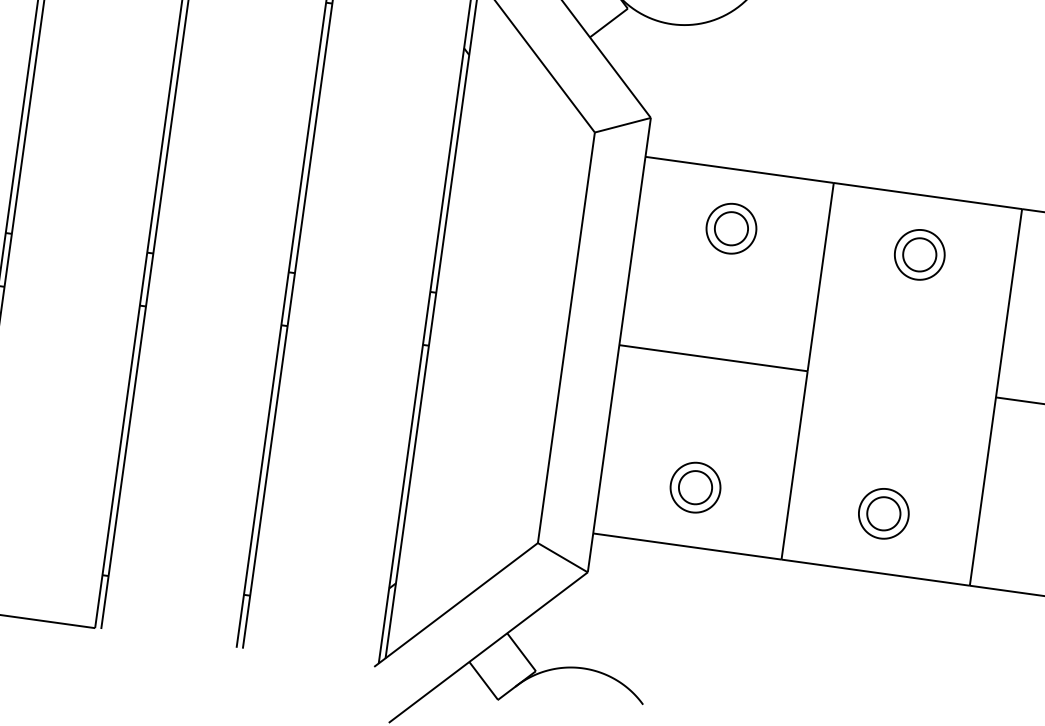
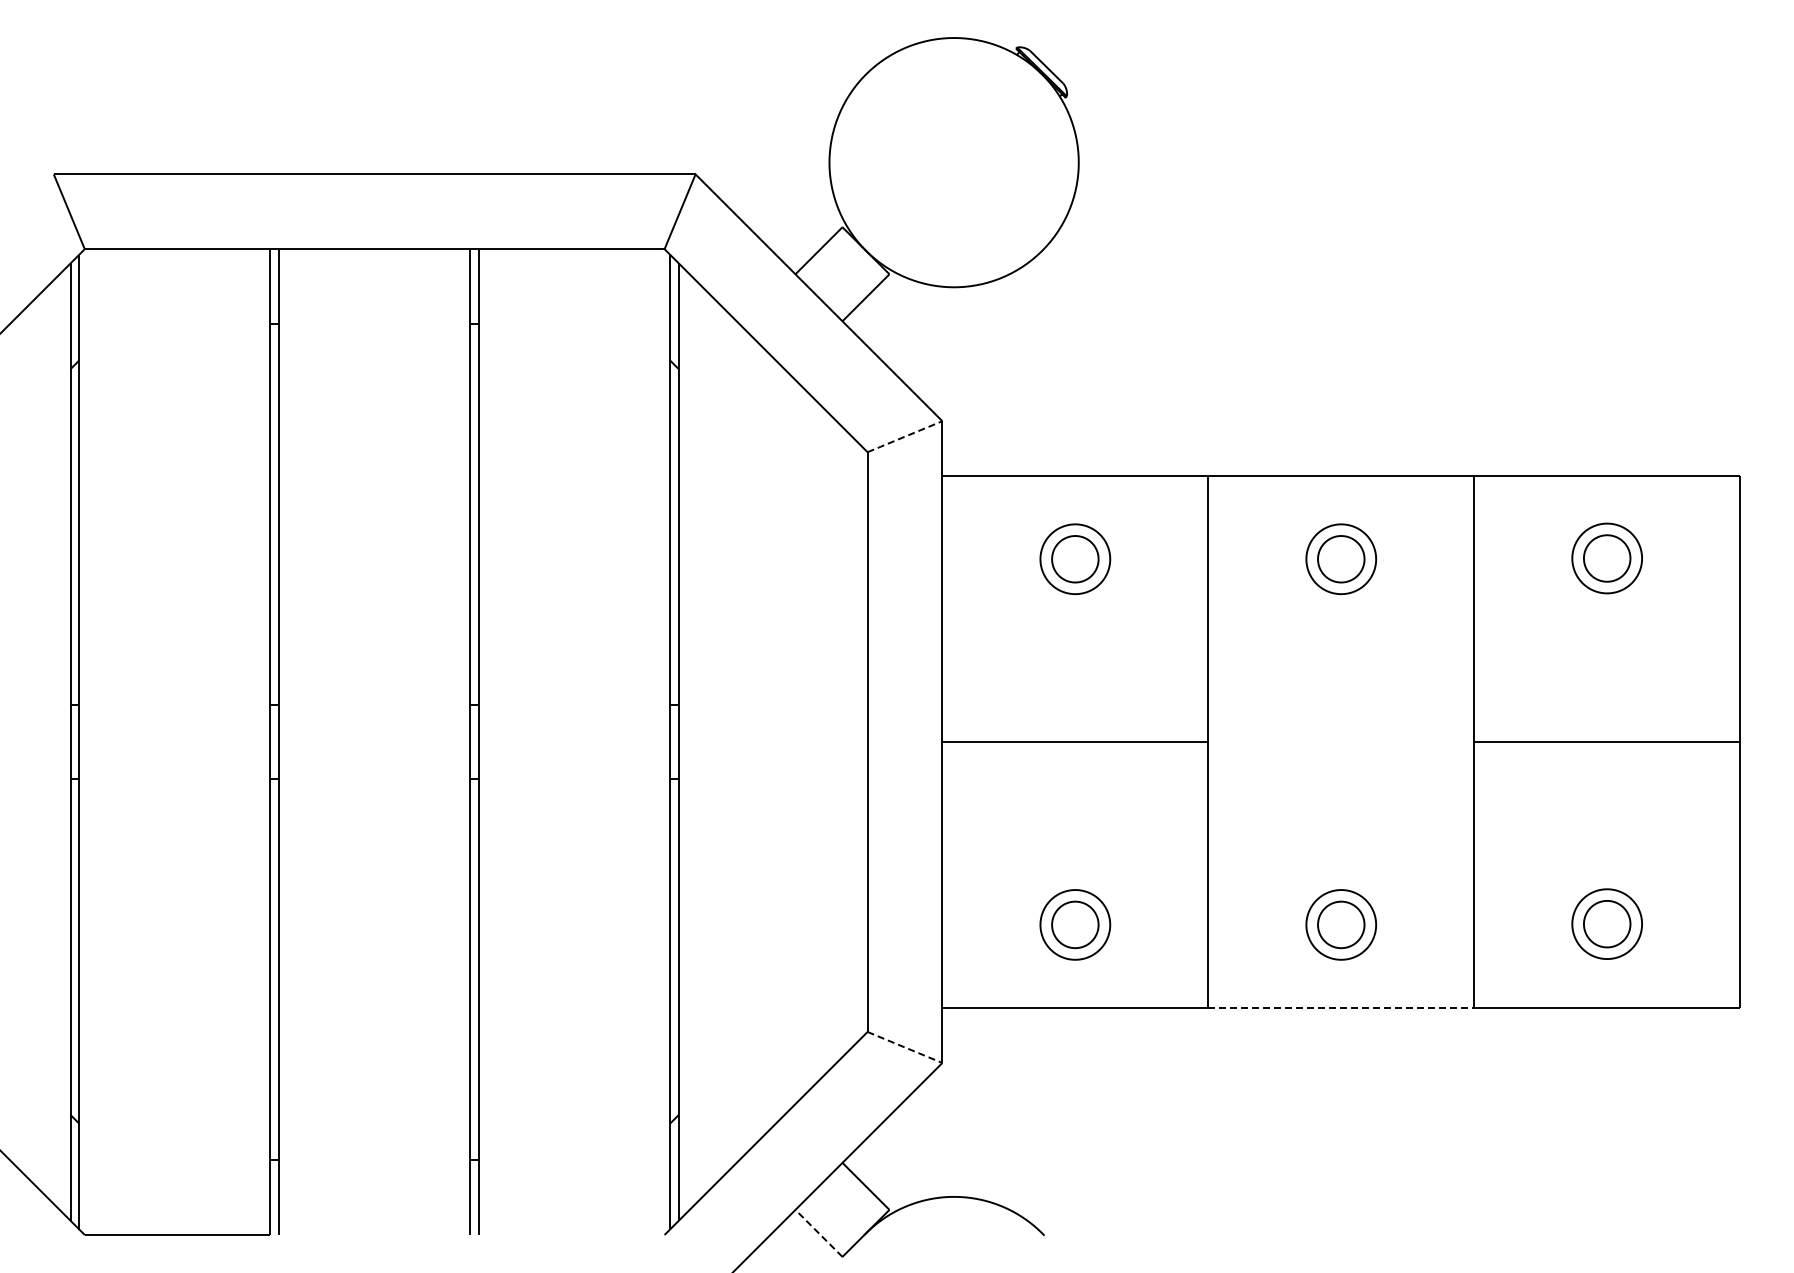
line: (622, 125) -> (904, 436), solid -> dashed
line: (563, 557) -> (905, 1047), solid -> dashed
line: (875, 573) -> (1341, 1008), solid -> dashed
line: (483, 680) -> (818, 1233), solid -> dashed

